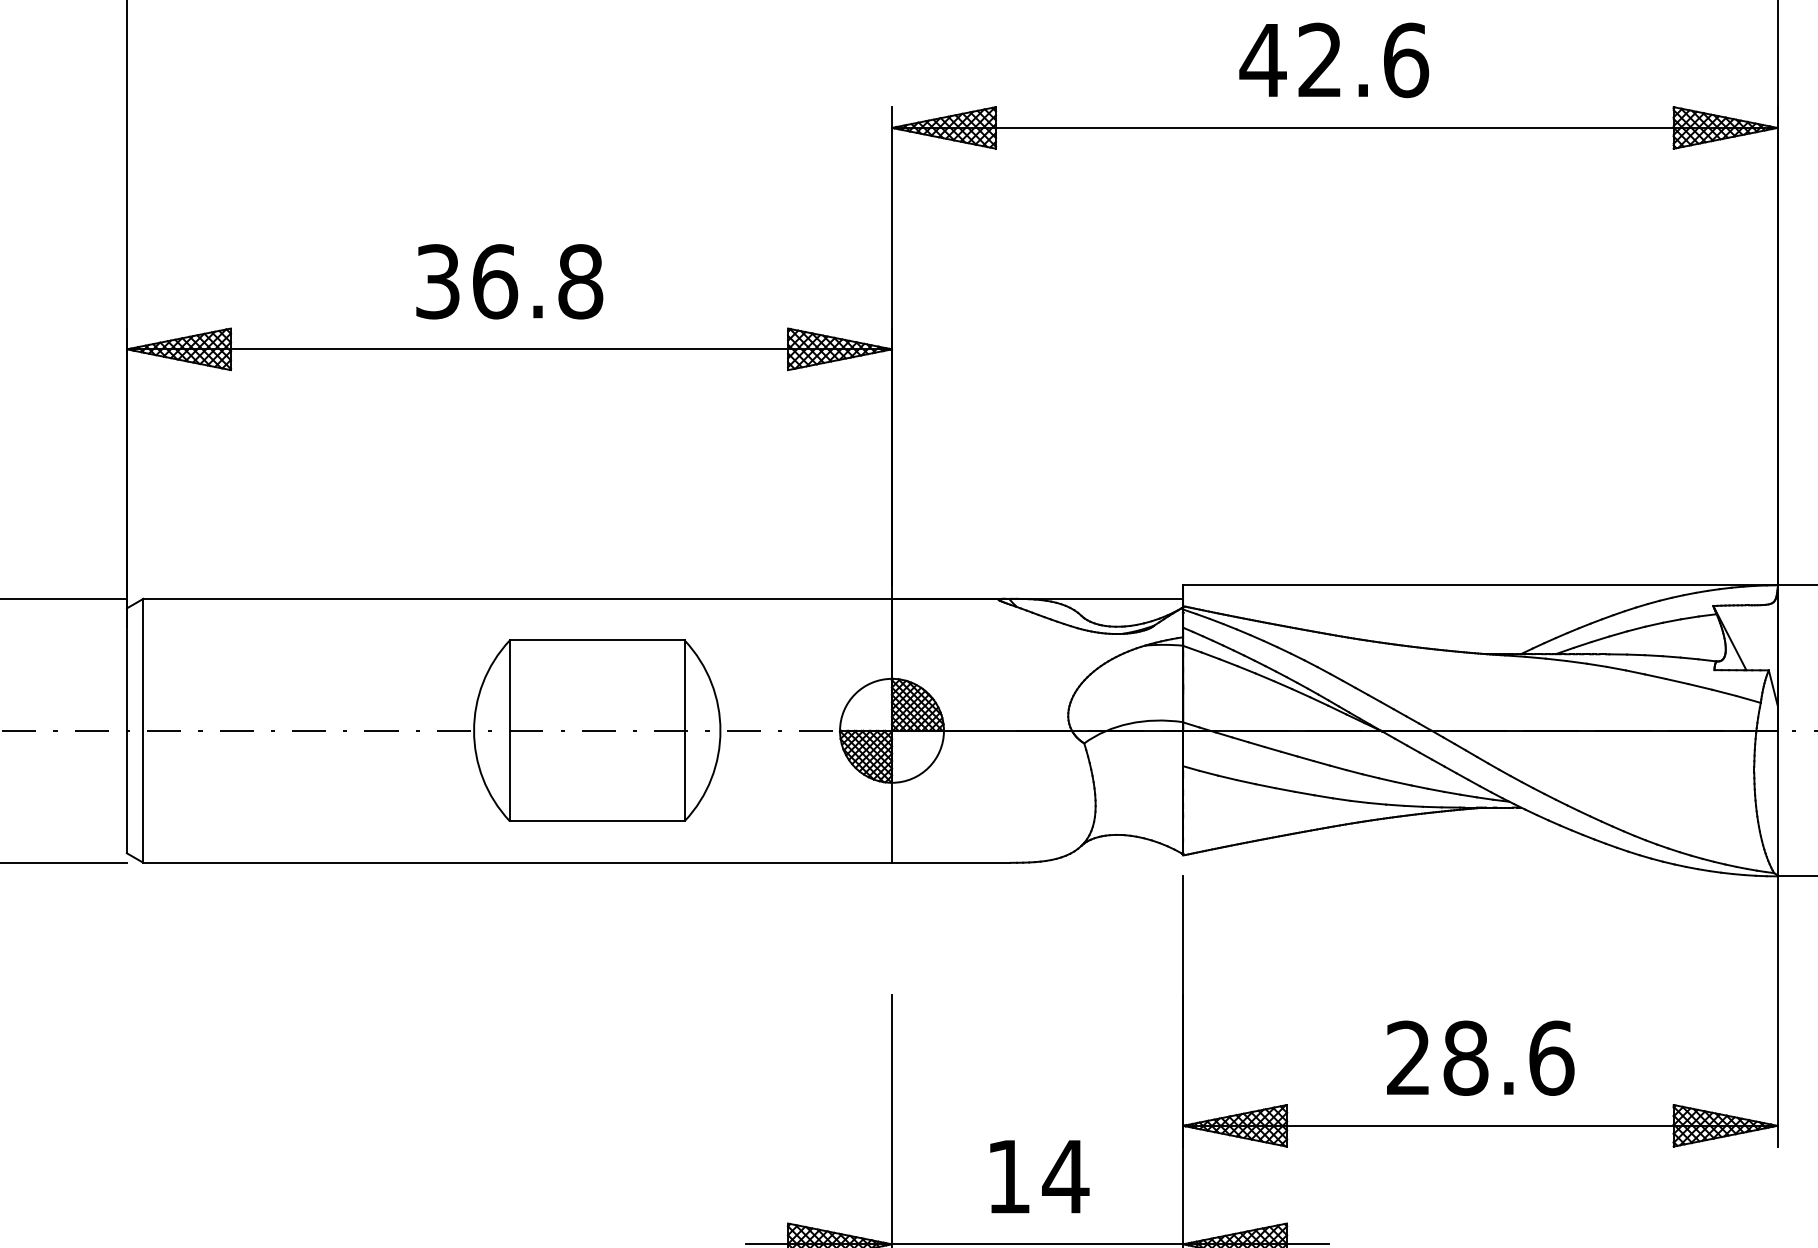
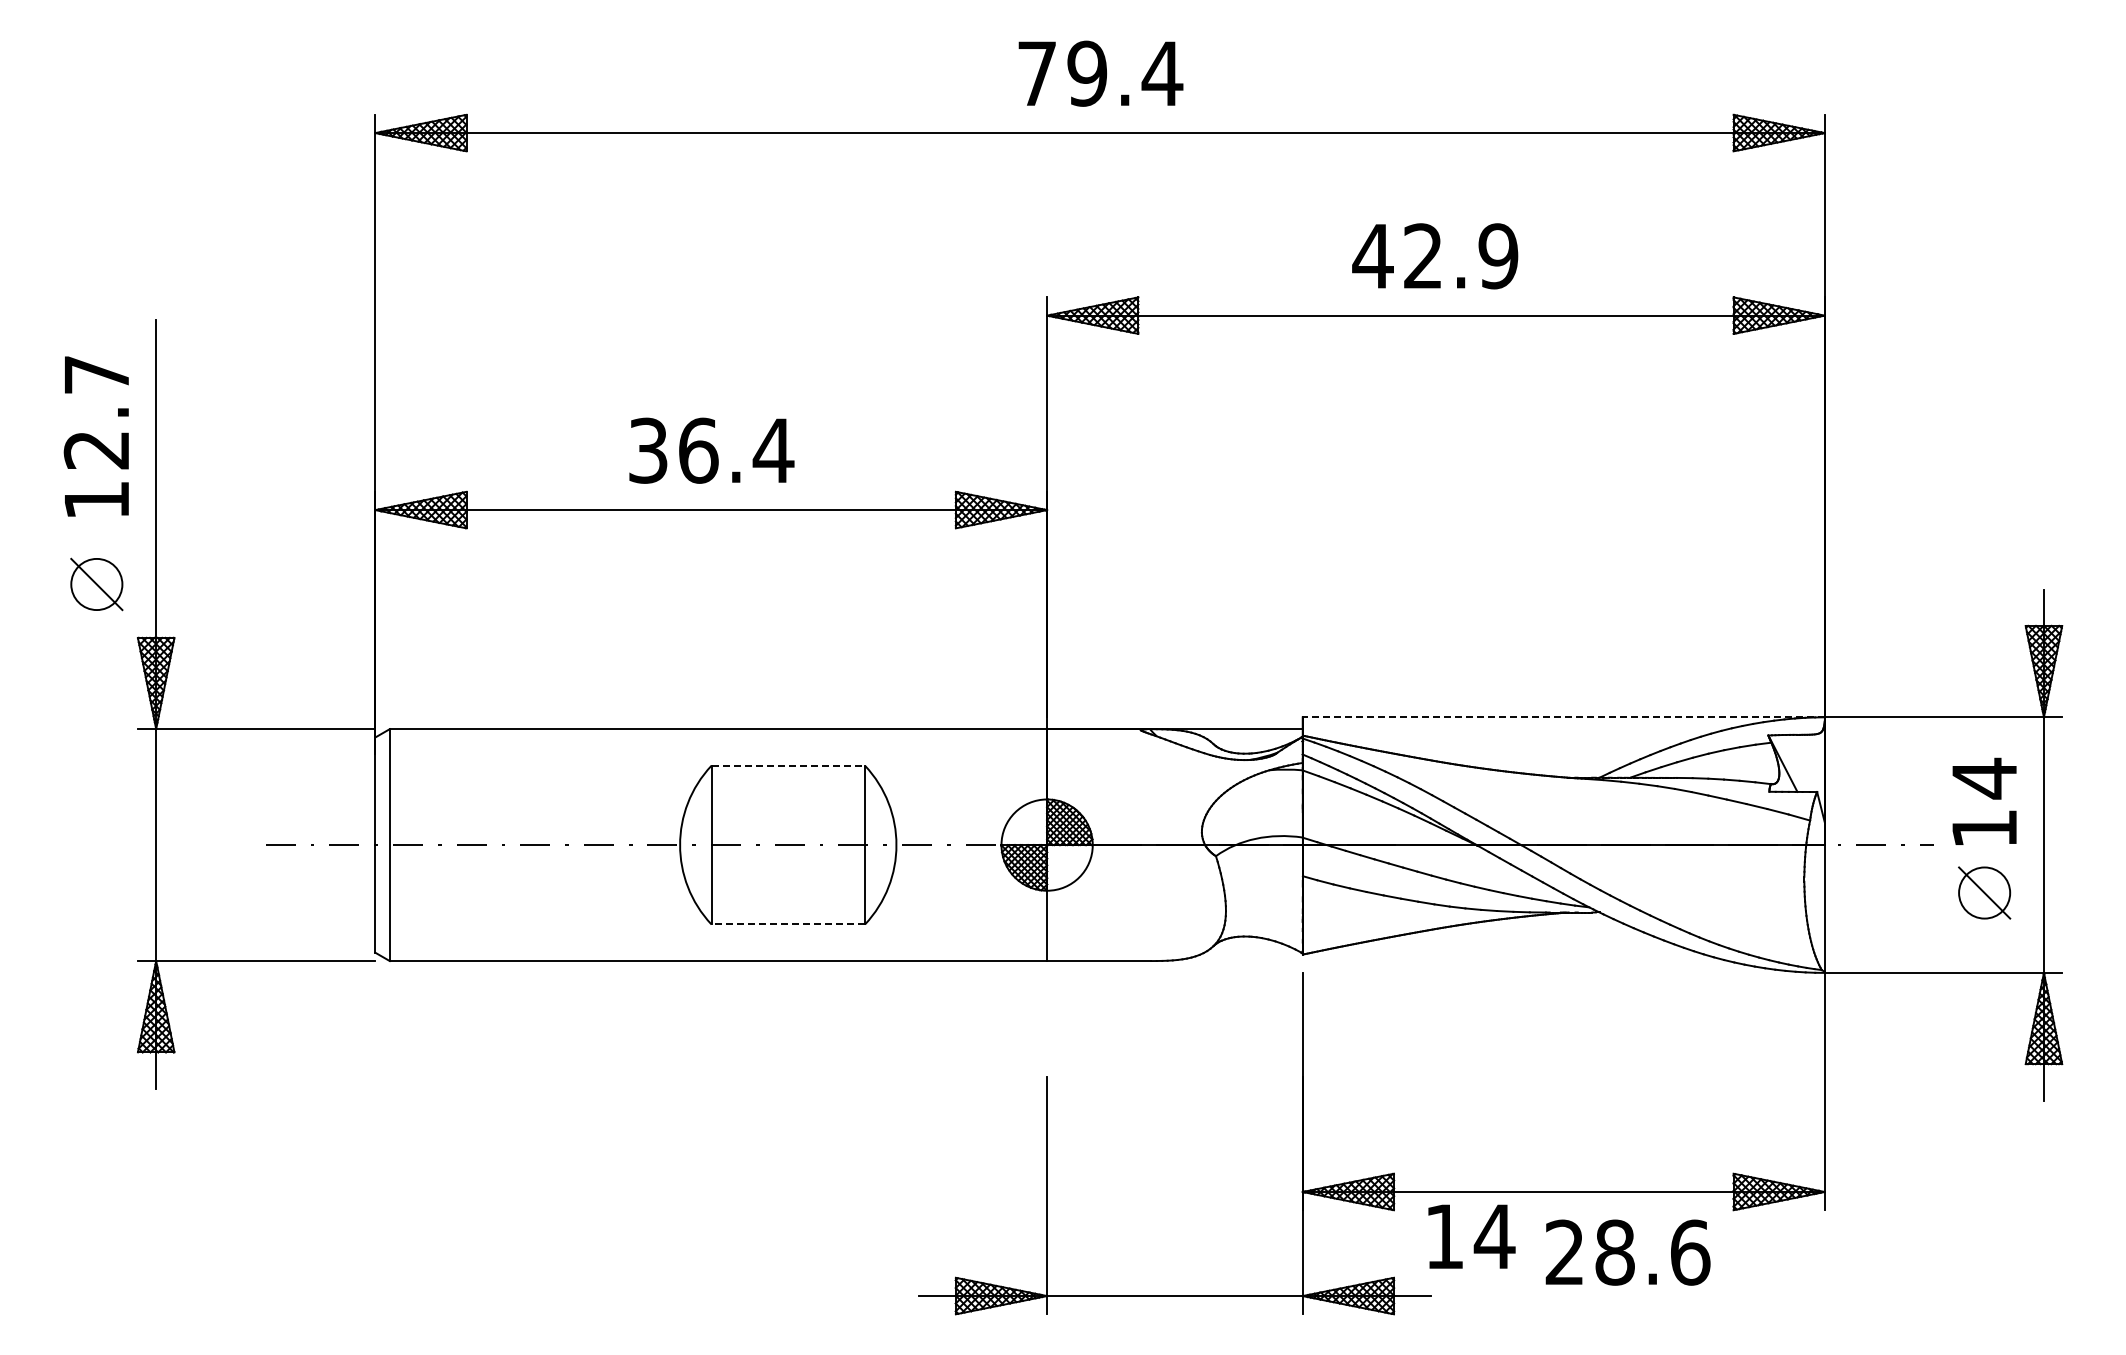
text: (1405, 60) -> (1498, 256), 42.6 -> 42.9
text: (580, 281) -> (773, 450), 36.8 -> 36.4
line: (1480, 585) -> (1563, 717), solid -> dashed
line: (597, 640) -> (788, 765), solid -> dashed
line: (597, 821) -> (788, 924), solid -> dashed
text: (1480, 1058) -> (1627, 1252), moved
text: (1039, 1176) -> (1471, 1236), moved

